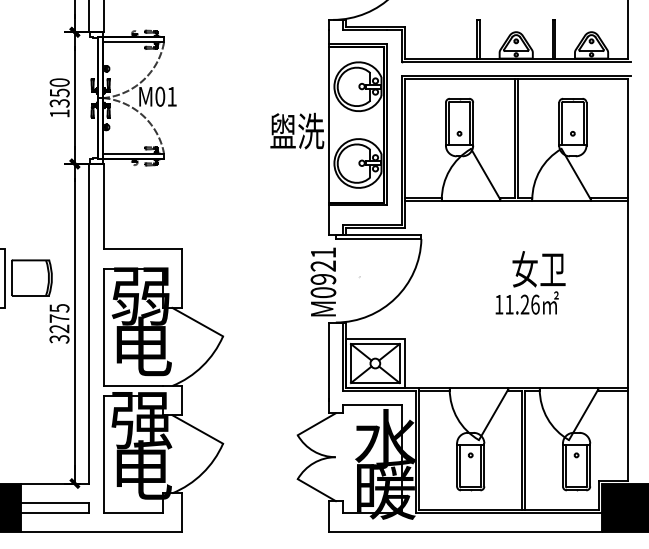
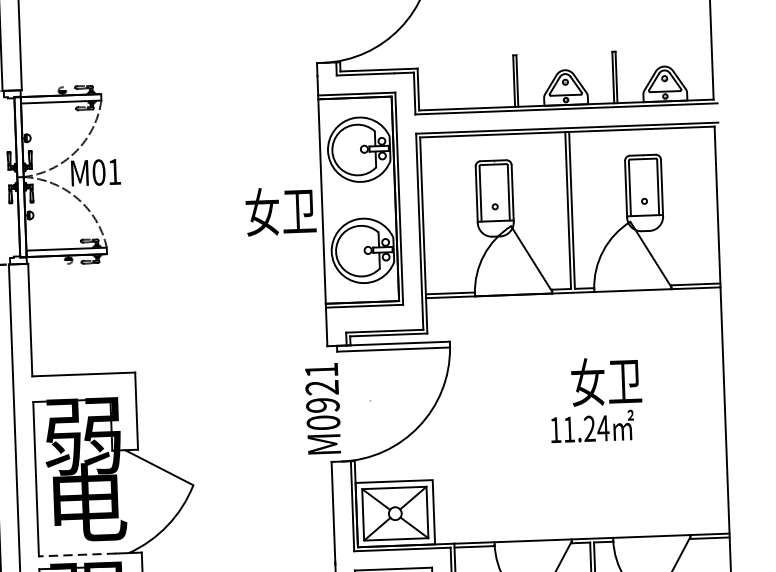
text: (297, 130) -> (281, 210), 盥洗 -> 女卫
text: (534, 304) -> (602, 428), 11.26 -> 11.24
line: (132, 385) -> (76, 554), solid -> dashed

